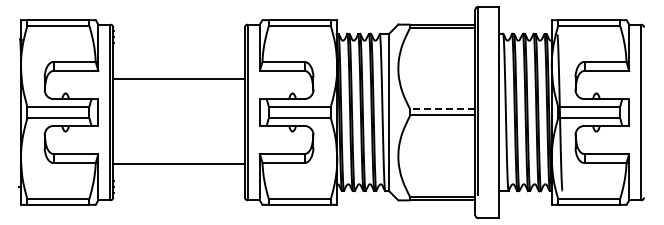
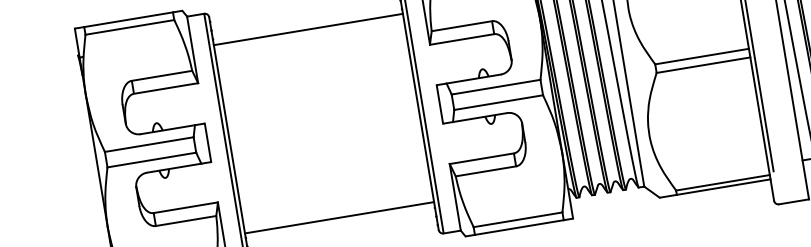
line: (178, 78) -> (307, 28), moved
line: (442, 109) -> (701, 56), dashed -> solid
line: (178, 164) -> (338, 218), moved

